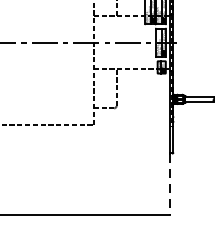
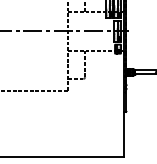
line: (170, 184) -> (124, 134), dashed -> solid

